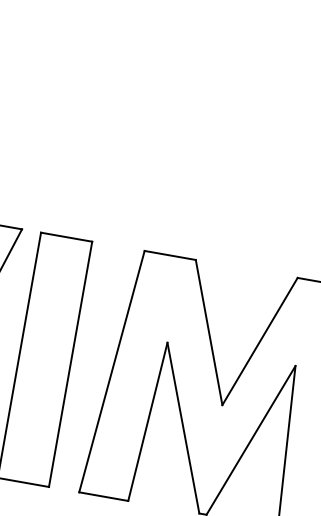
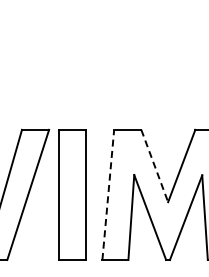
line: (208, 331) -> (154, 165), solid -> dashed
line: (112, 370) -> (108, 194), solid -> dashed

